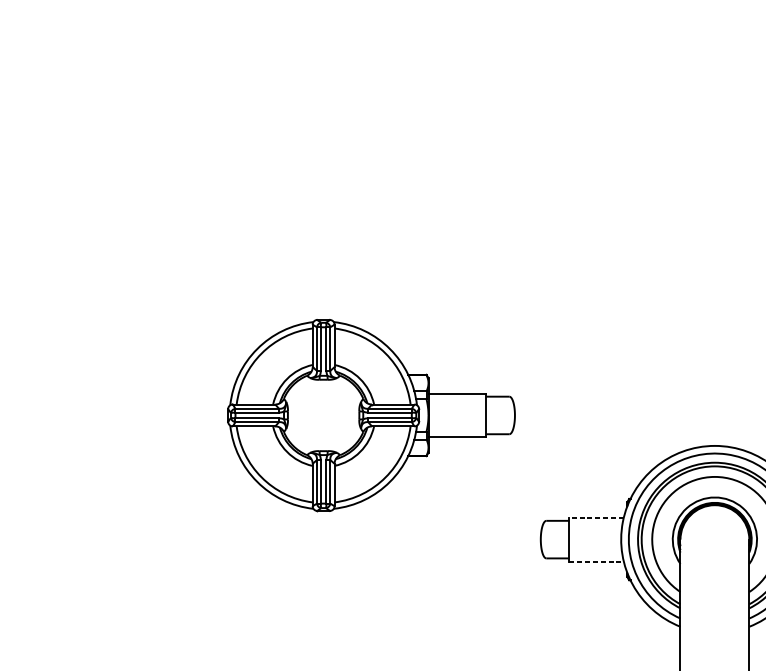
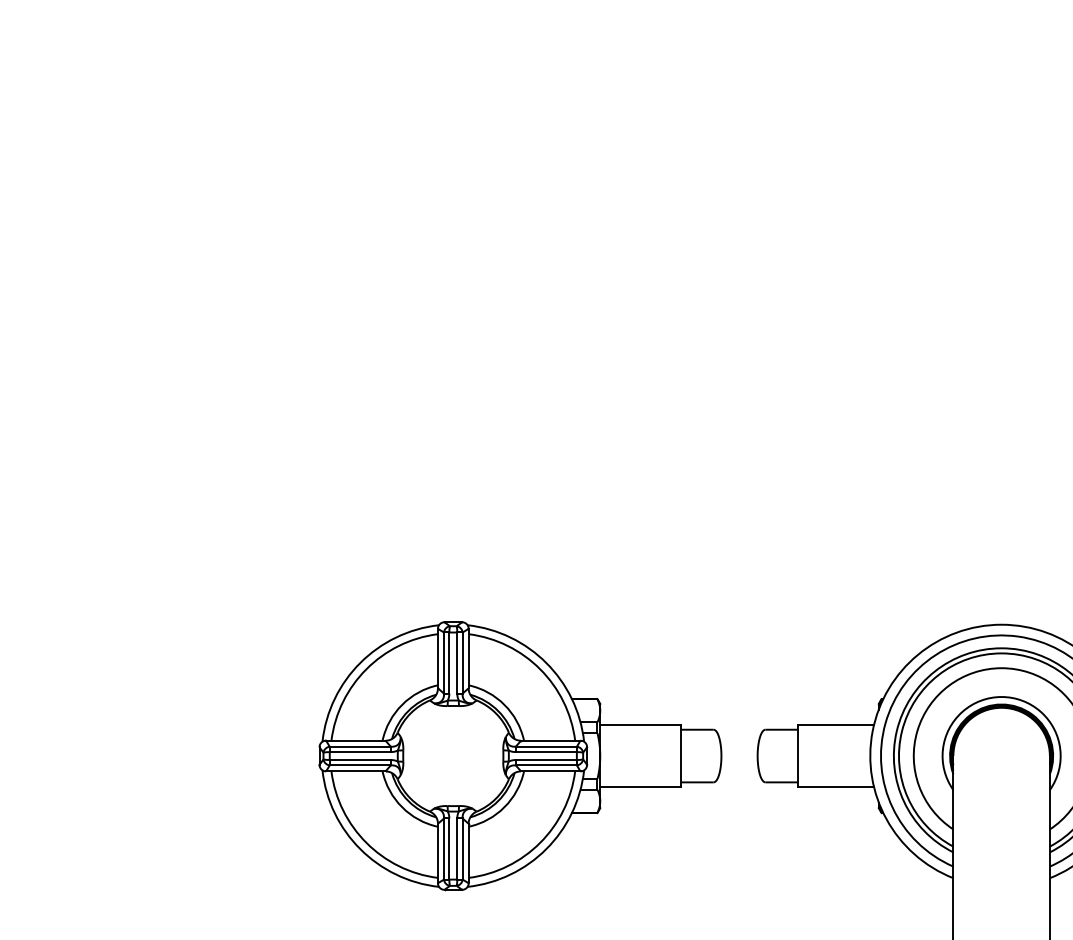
part: (371, 415) -> (520, 756), moved
line: (596, 517) -> (835, 725), dashed -> solid
line: (597, 561) -> (836, 786), dashed -> solid

